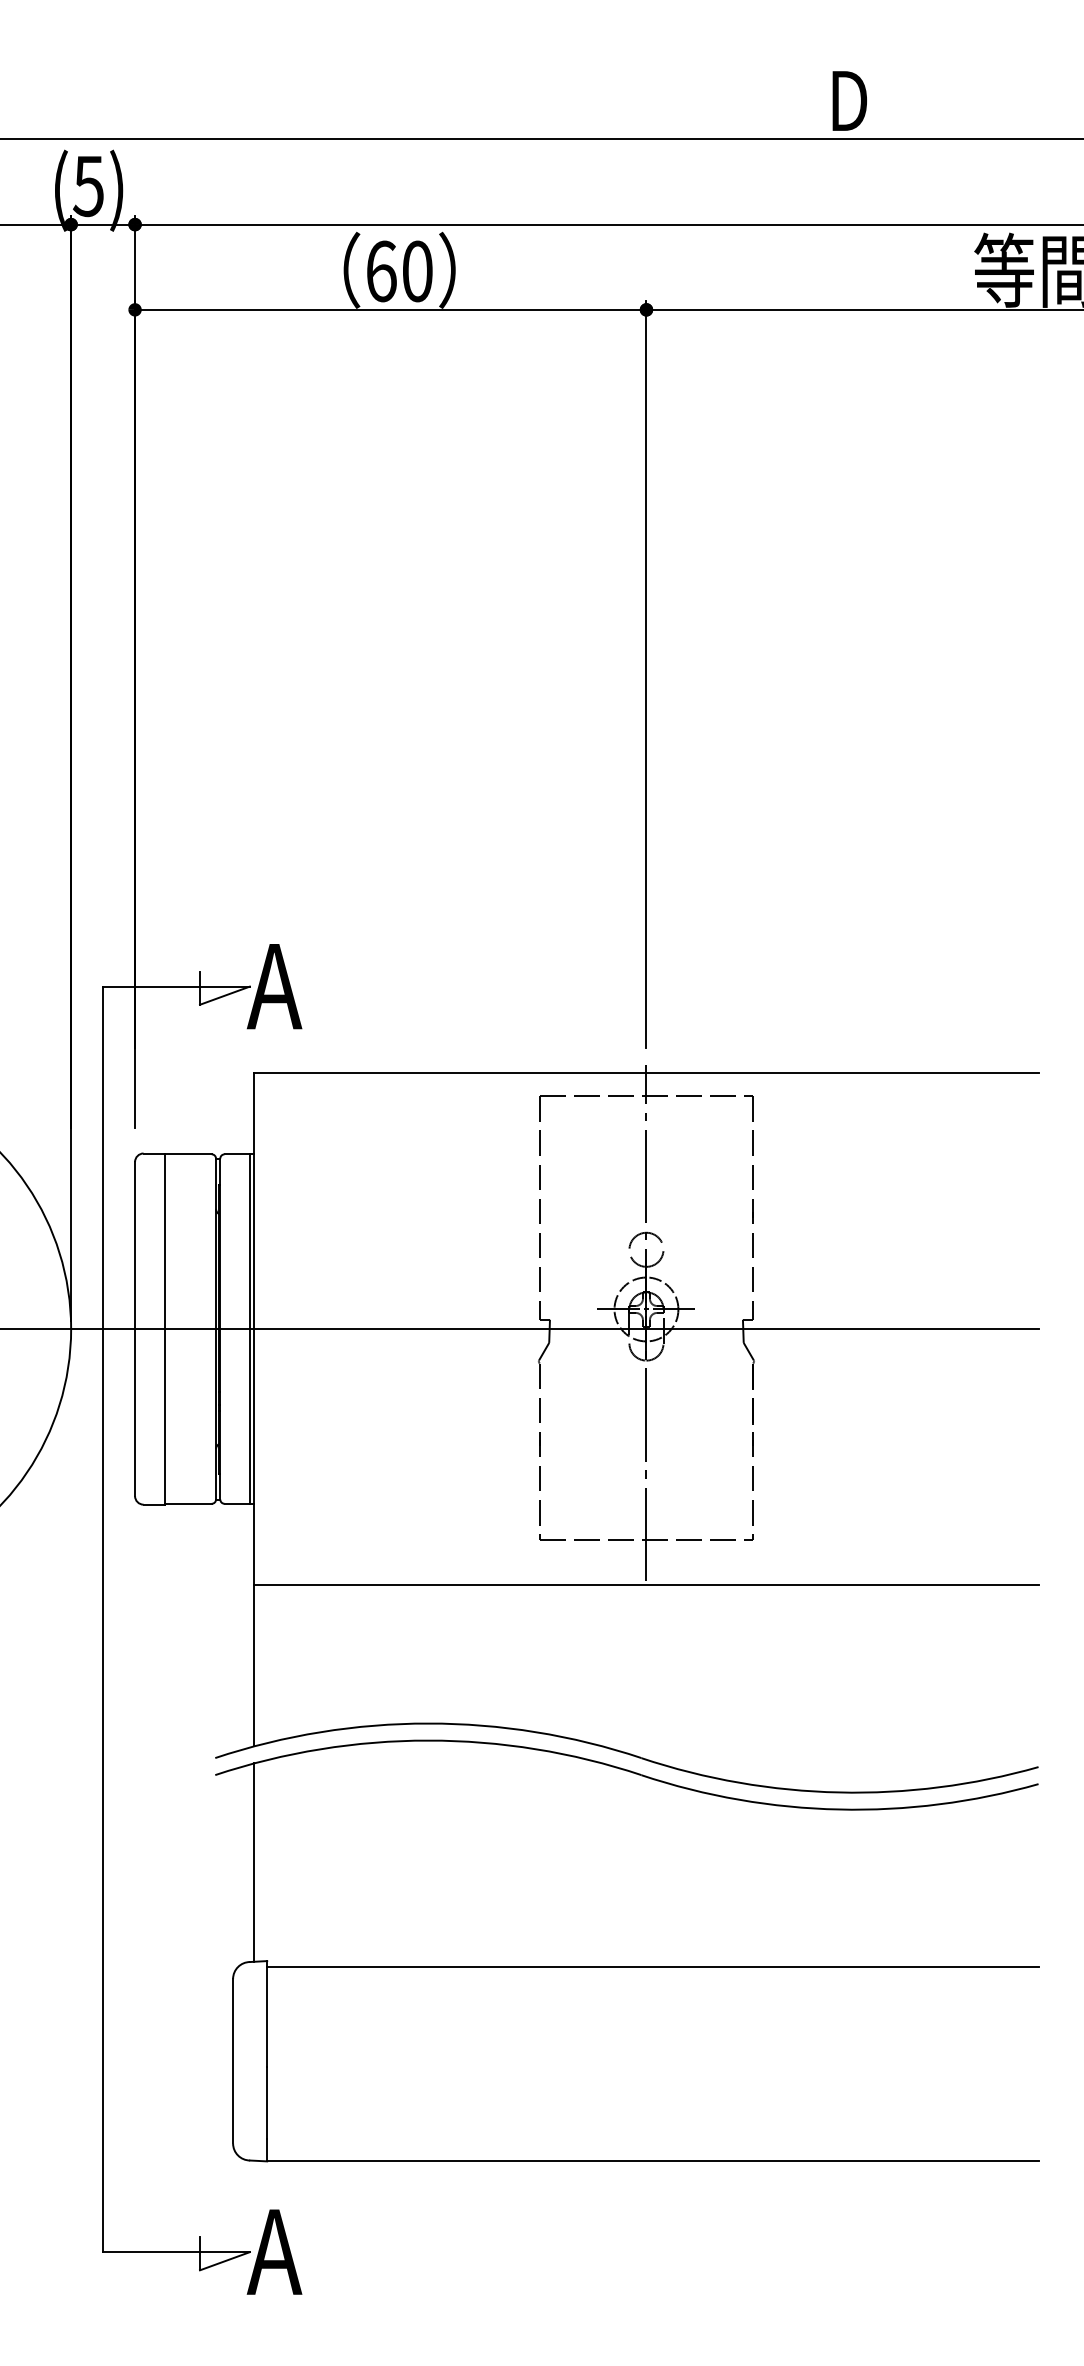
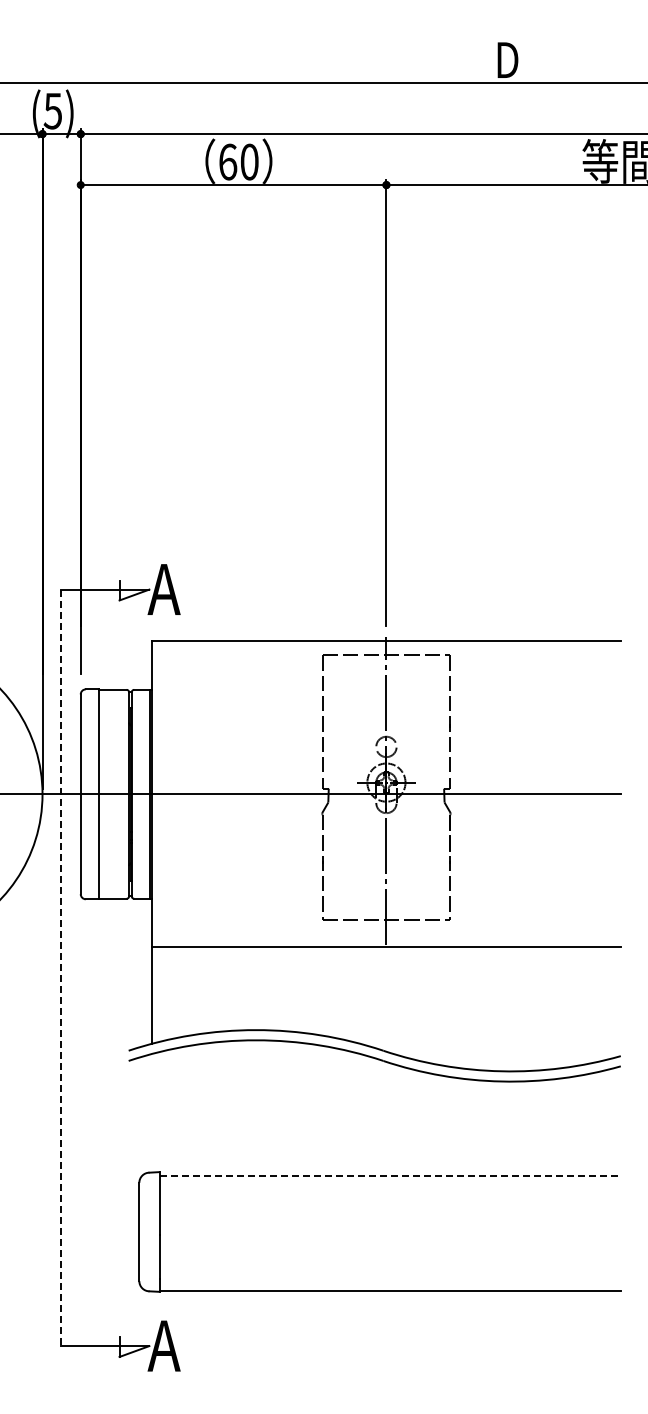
line: (102, 1620) -> (61, 968), solid -> dashed
line: (255, 1861) -> (152, 1112), removed
line: (653, 1966) -> (390, 1175), solid -> dashed

